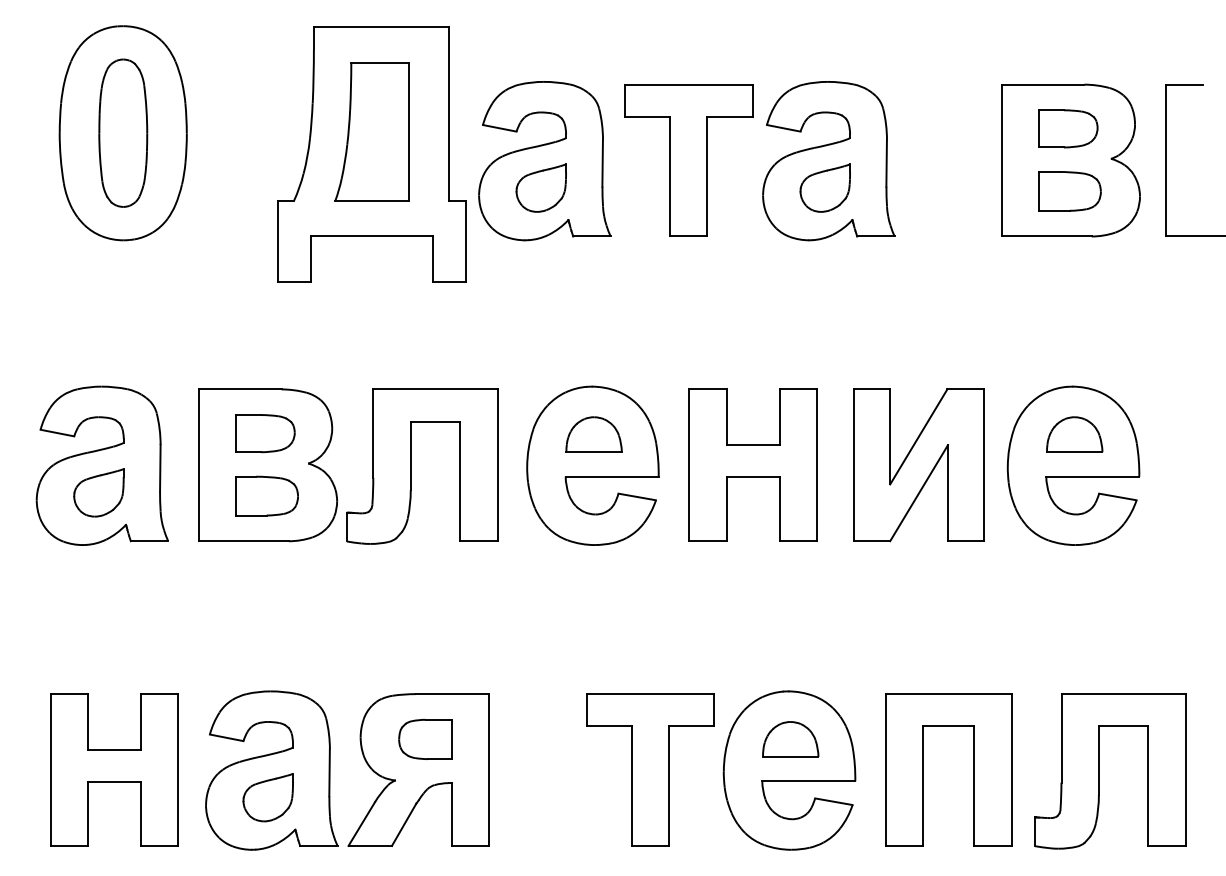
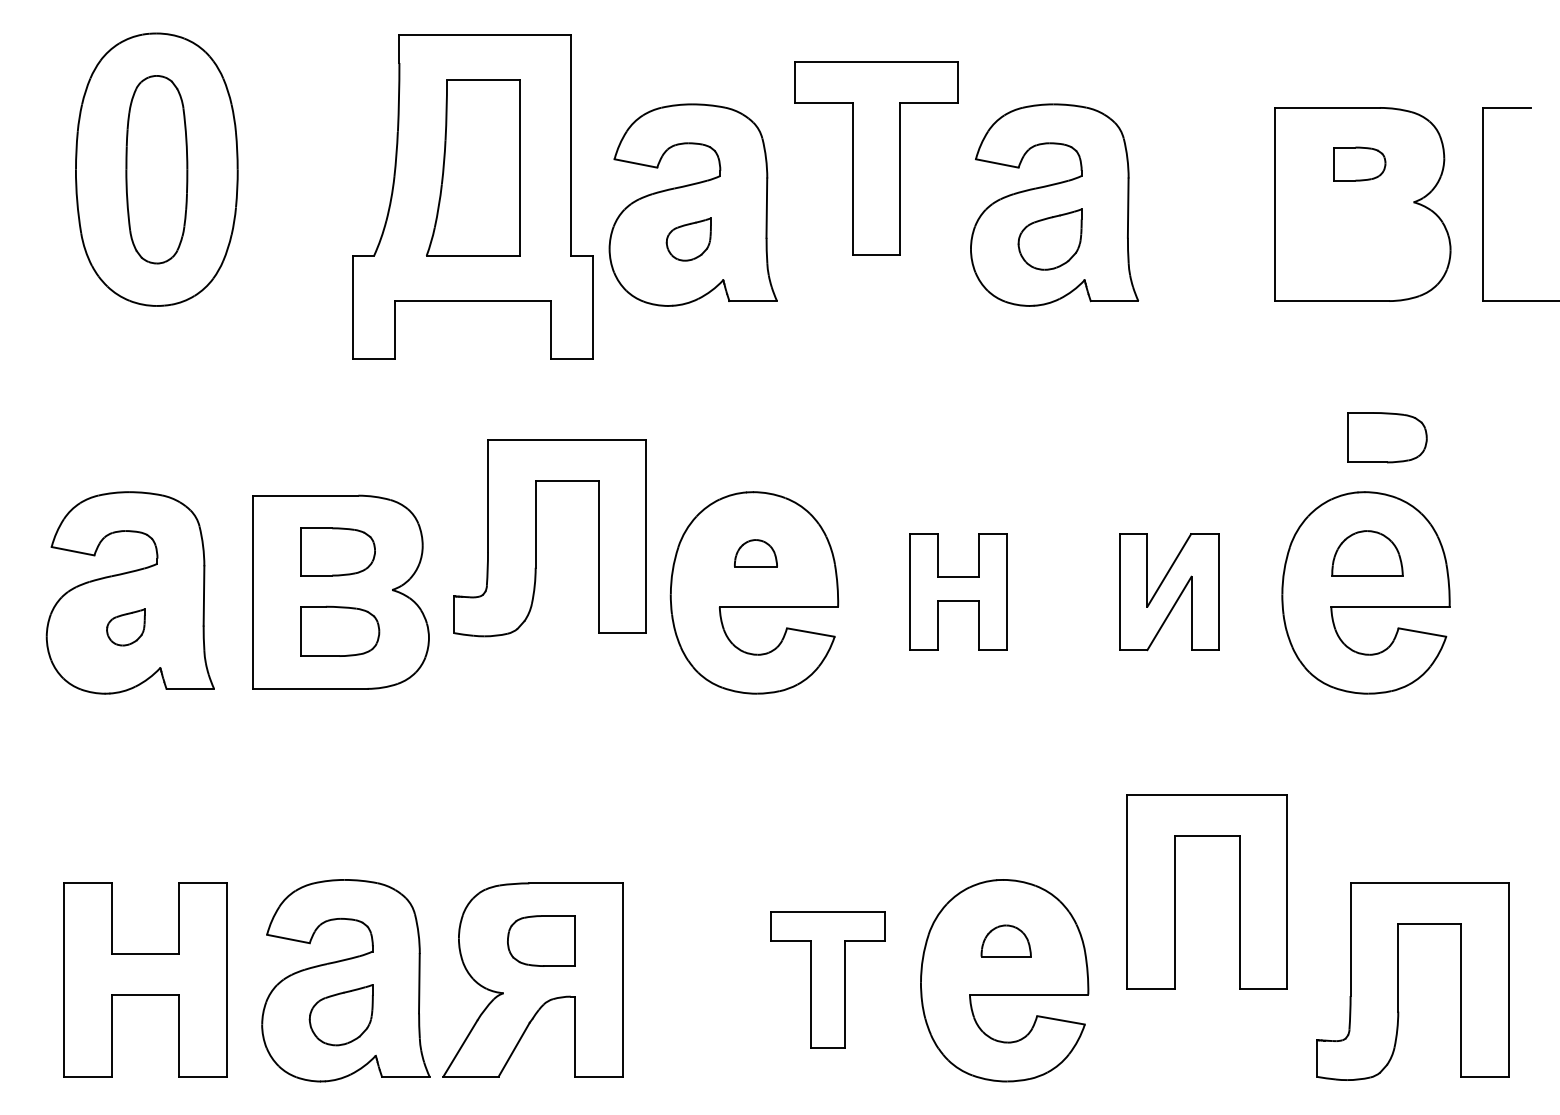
part: (1068, 128) -> (1359, 163), size x0.7
part: (688, 160) -> (876, 158), moved
part: (541, 188) -> (688, 239), size x0.7
part: (1070, 191) -> (1387, 437), moved
part: (593, 434) -> (755, 553), size x0.6
part: (919, 464) -> (1169, 591), size x0.6
part: (753, 465) -> (958, 592), size x0.6
part: (411, 467) -> (536, 538), moved
part: (98, 493) -> (125, 627), size x0.6
part: (791, 738) -> (1006, 940), size x0.7
part: (650, 769) -> (827, 979), size x0.7
part: (923, 769) -> (1175, 891), moved

